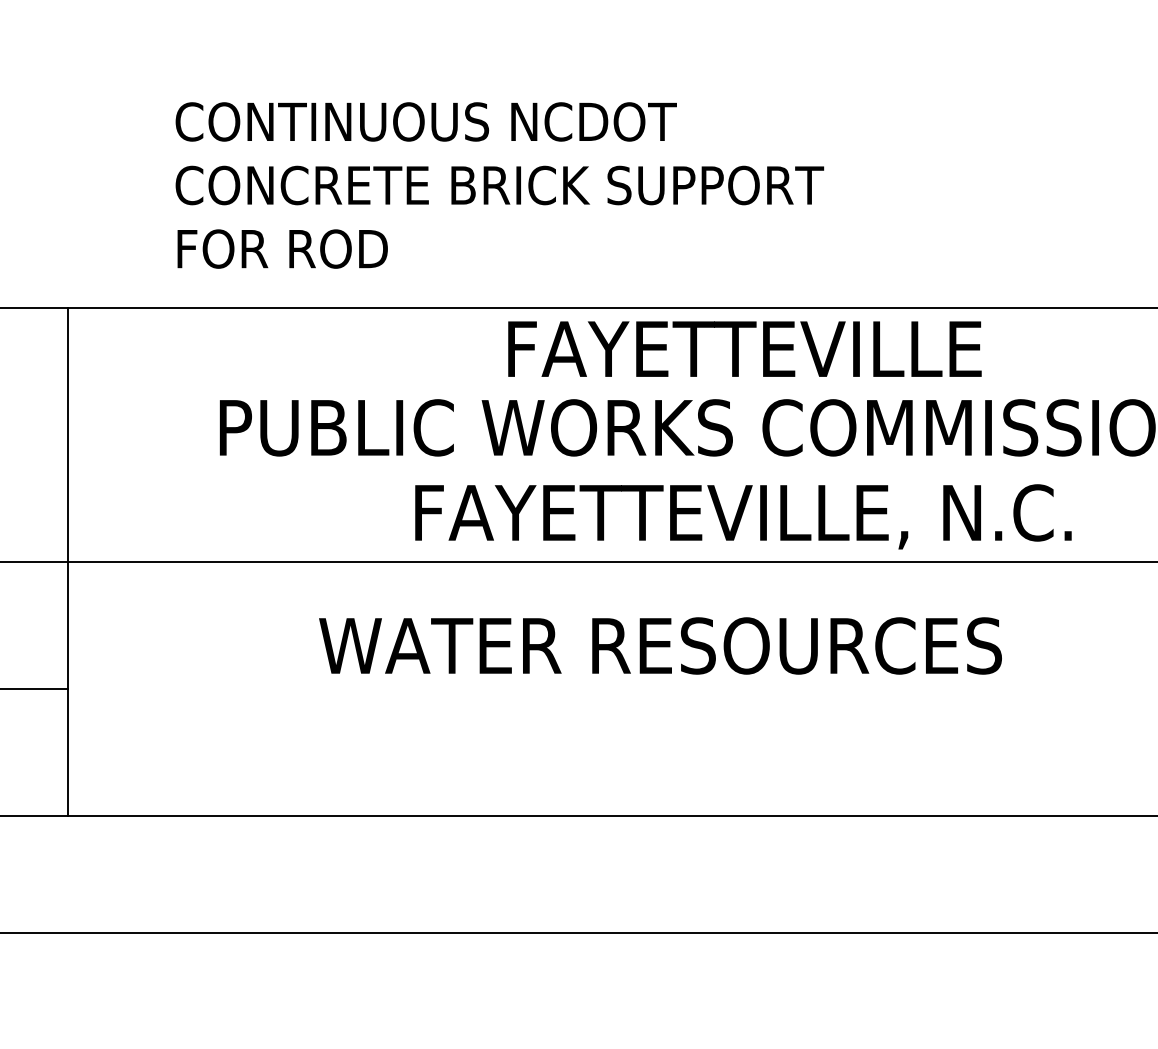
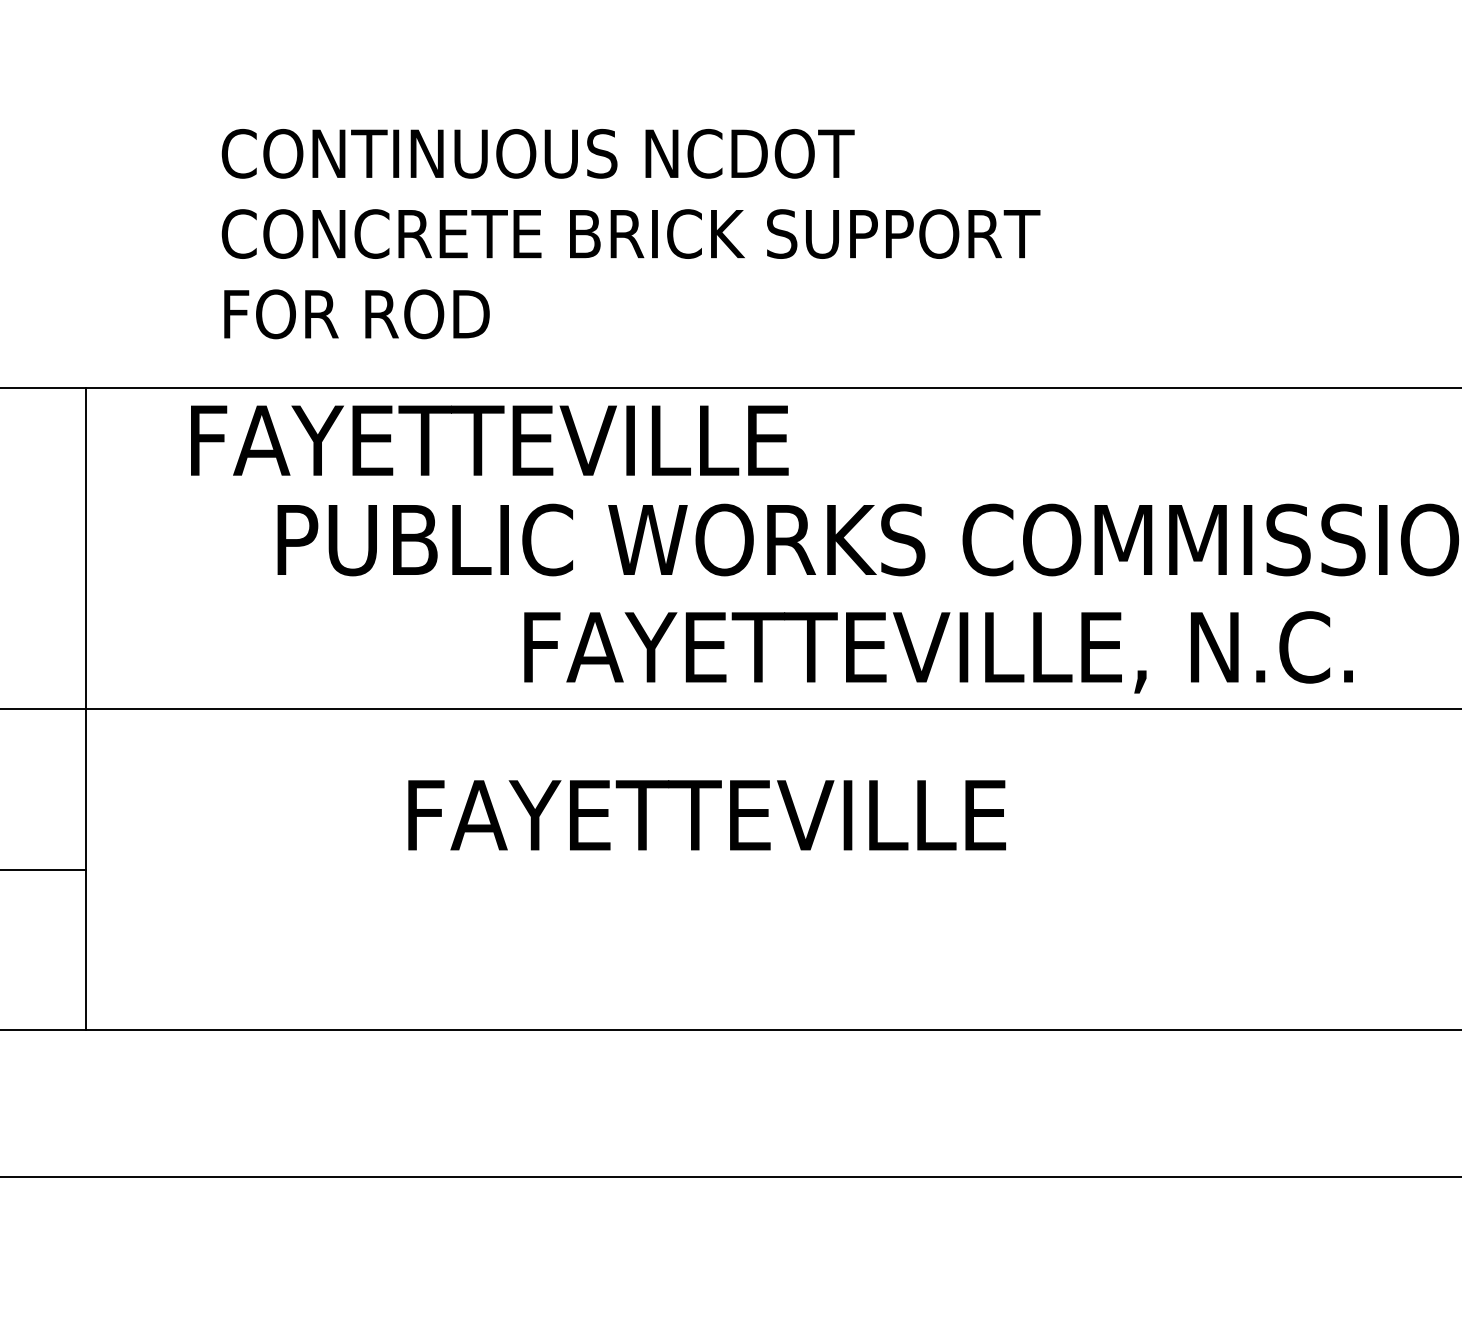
text: (744, 348) -> (489, 439), moved
text: (660, 645) -> (833, 814), WATER RESOURCES -> FAYETTEVILLE

